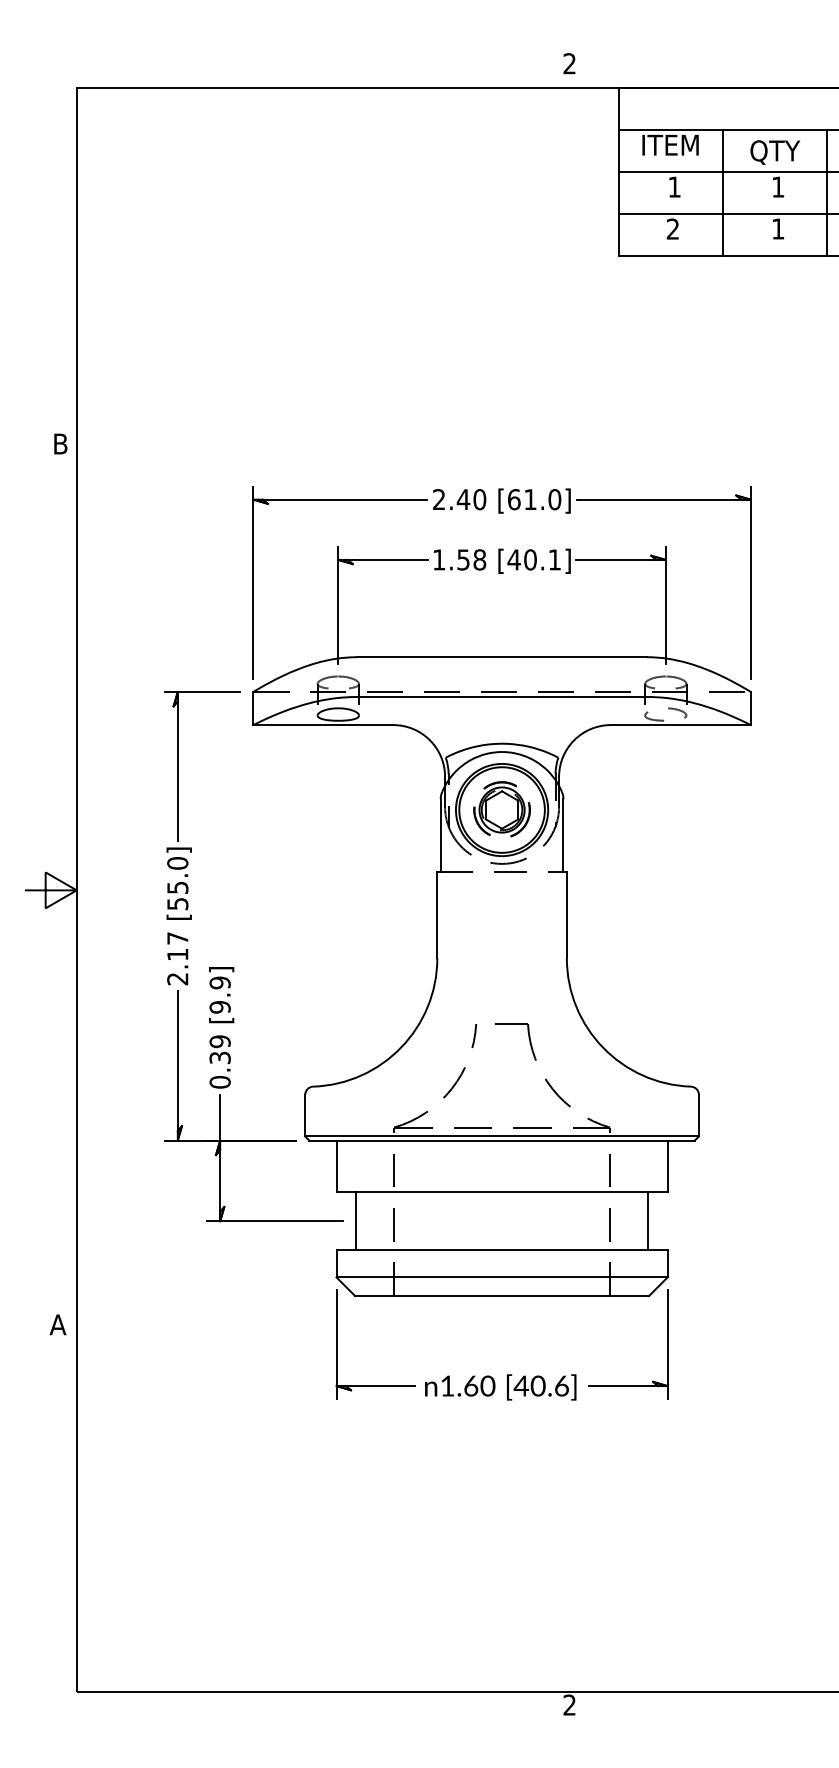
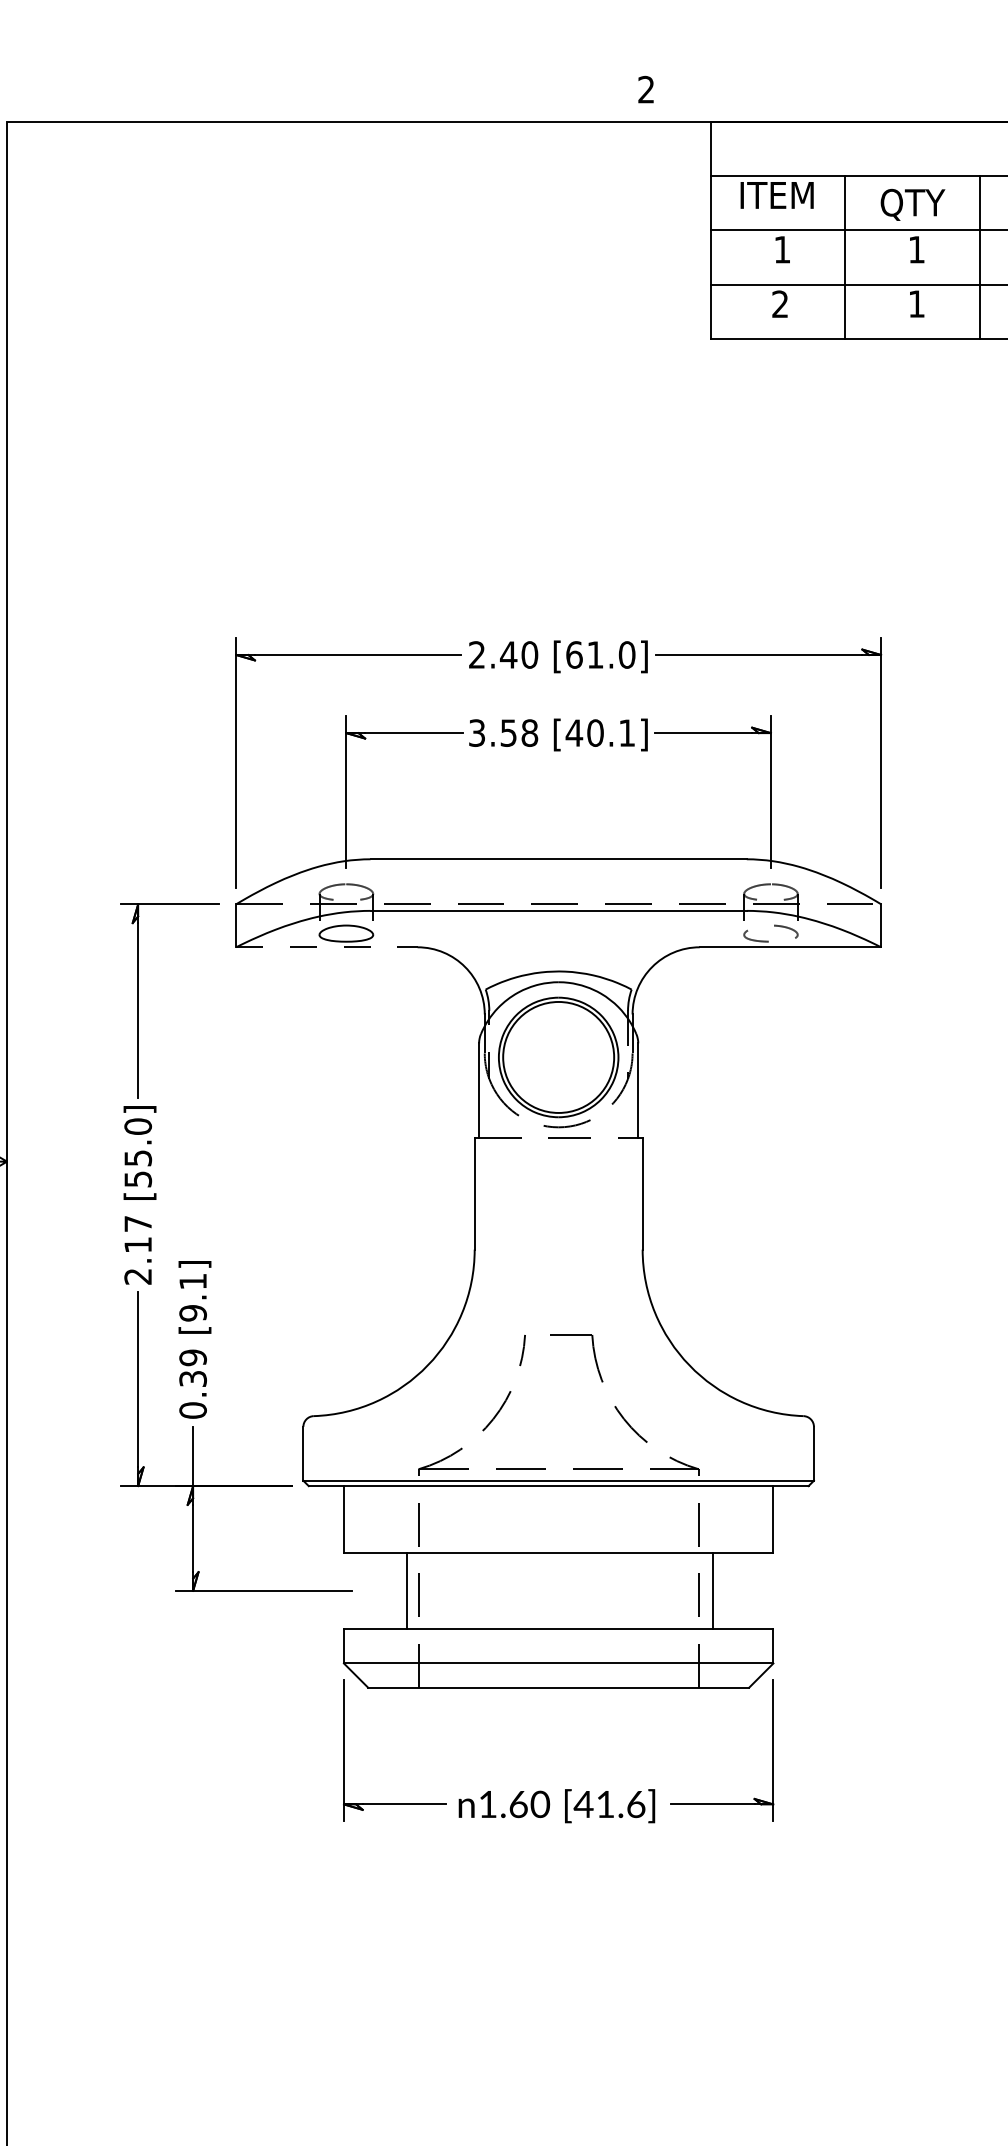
text: (439, 559) -> (477, 732), 1.58 -> 3.58
line: (323, 725) -> (327, 947), solid -> dashed
part: (501, 809) -> (557, 1056), removed
text: (219, 982) -> (192, 1281), [9.9] -> [9.1]
line: (355, 1221) -> (406, 1591), moved
line: (648, 1221) -> (713, 1591), moved
text: (537, 1385) -> (604, 1803), [40.6] -> [41.6]

